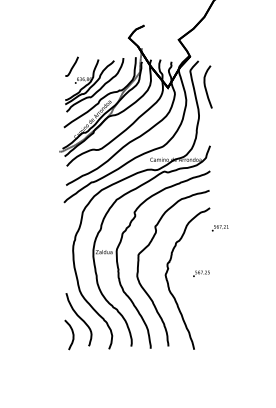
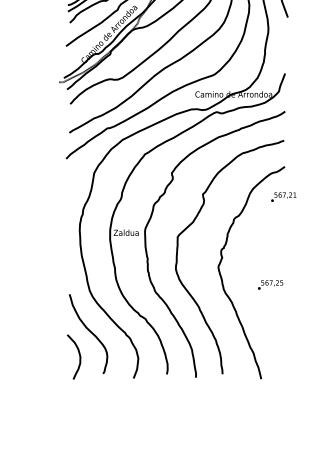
text: (219, 228) -> (282, 197), moved
text: (201, 273) -> (270, 284), moved

